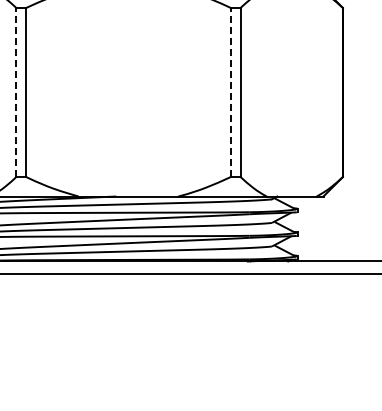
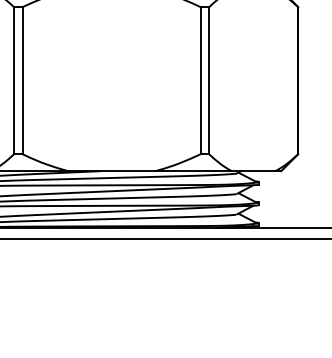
line: (16, 92) -> (14, 80), dashed -> solid
line: (230, 92) -> (200, 80), dashed -> solid

